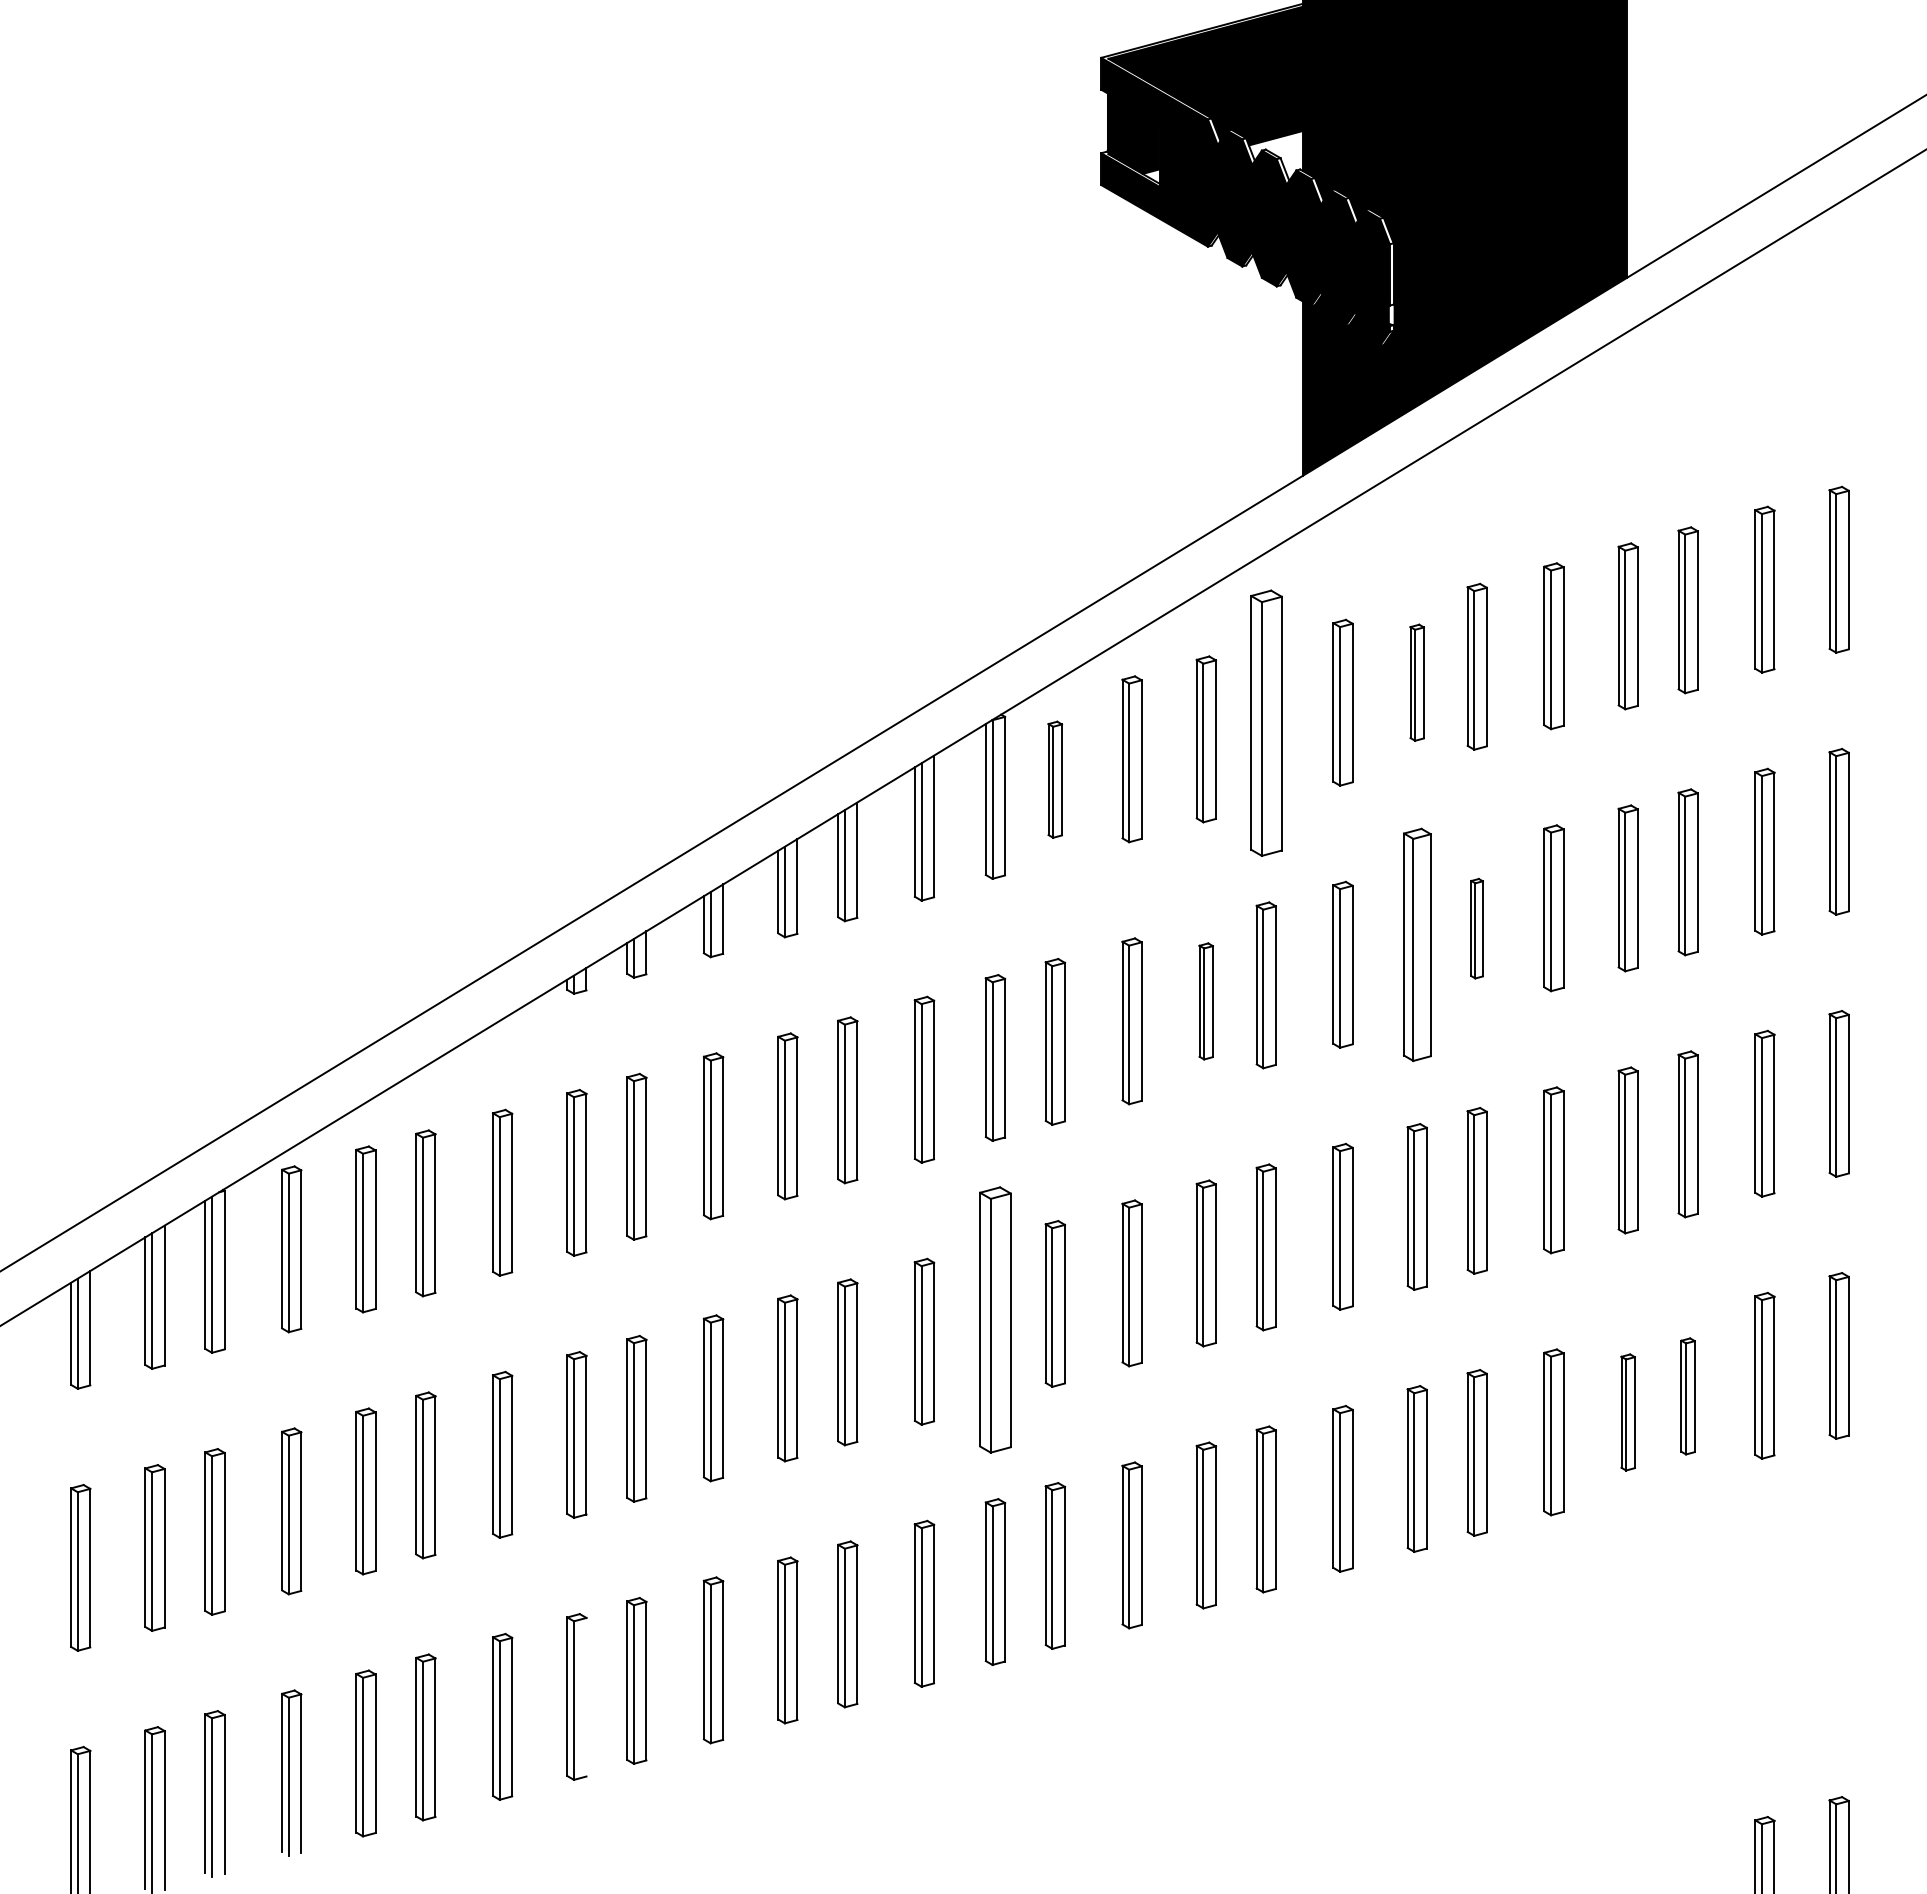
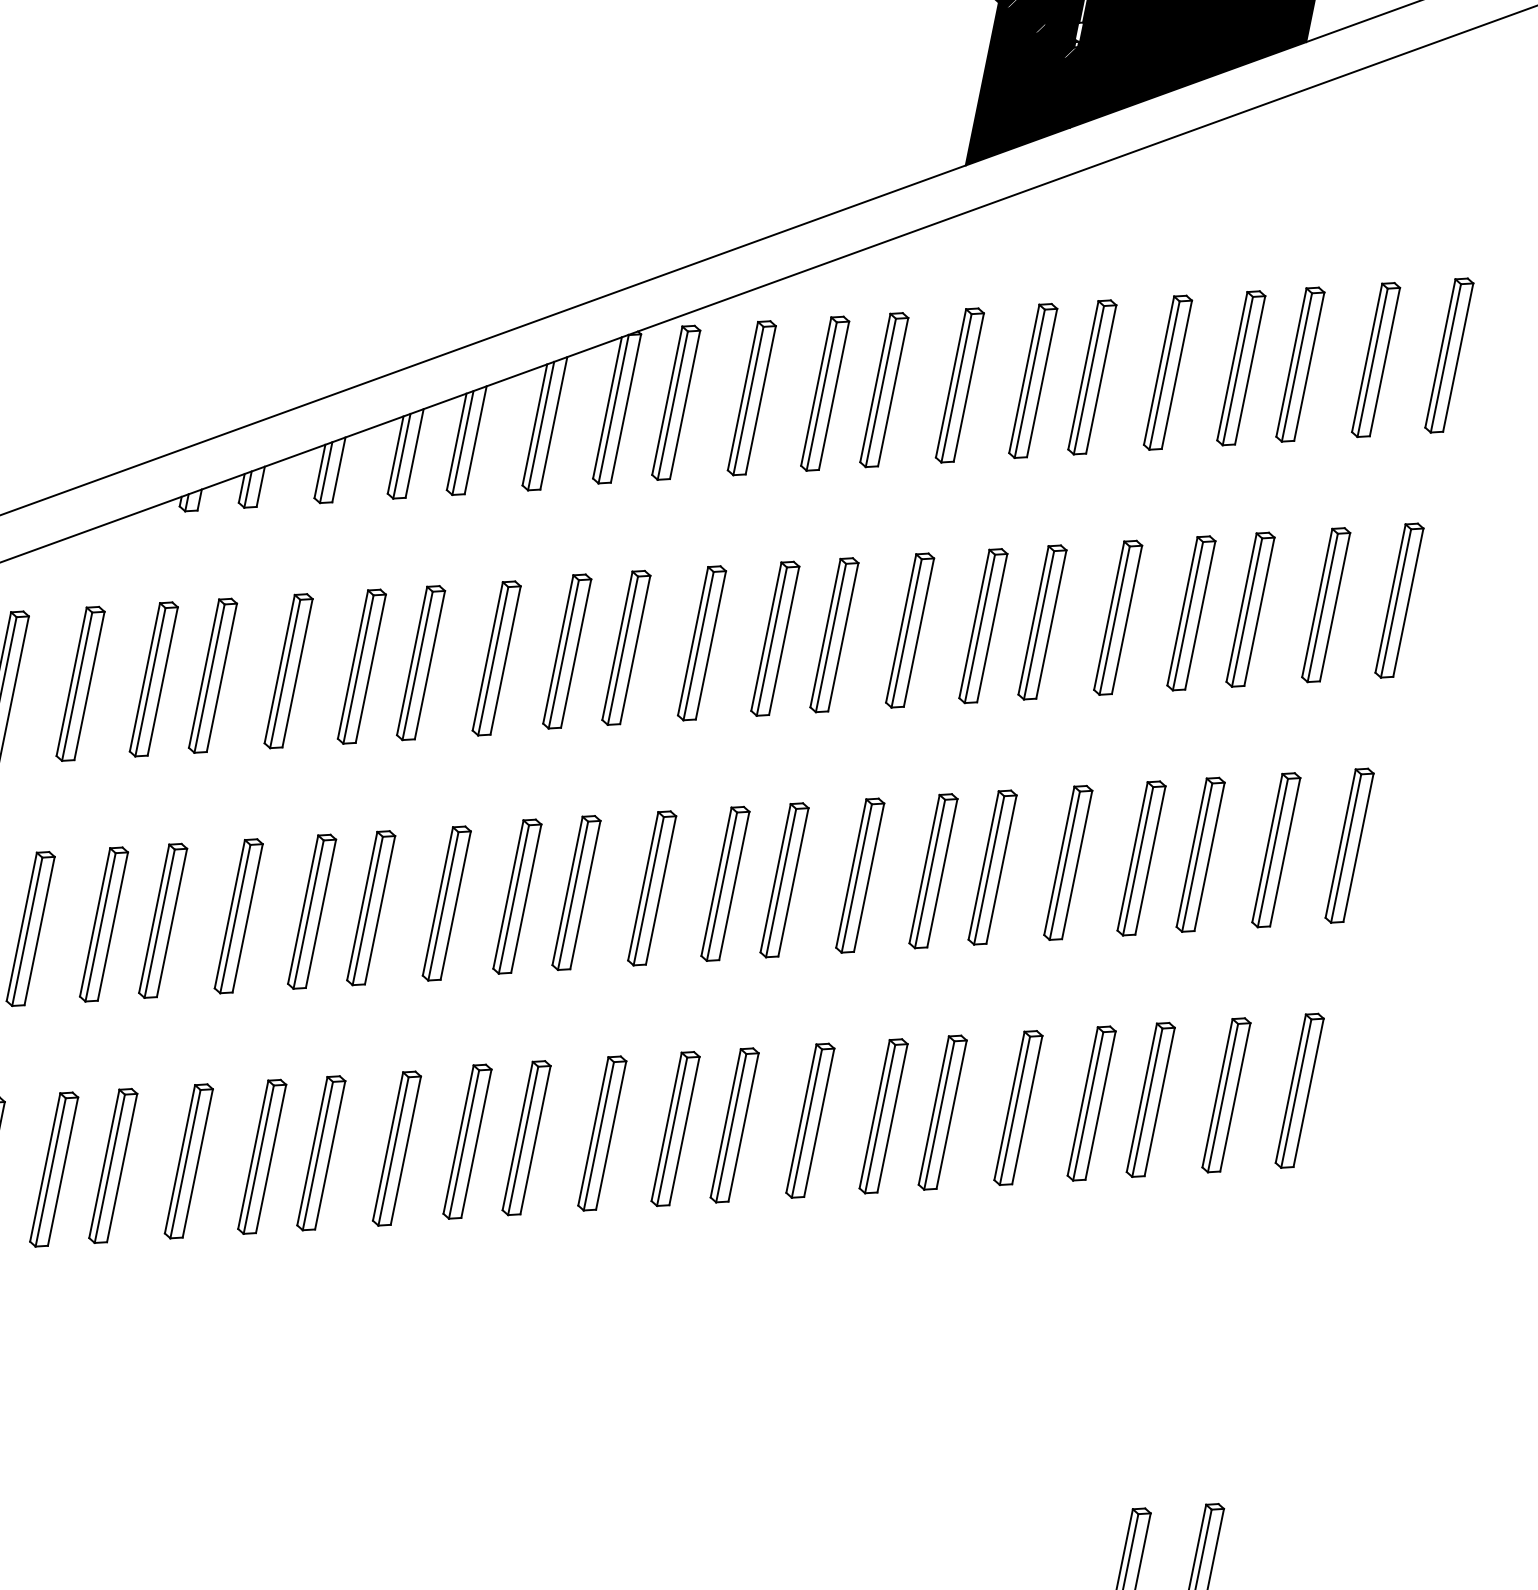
part: (1416, 682) -> (1032, 380), size x1.43
part: (1265, 723) -> (883, 390), size x0.62
part: (1054, 779) -> (675, 402), size x1.43
part: (1476, 928) -> (1041, 621), size x1.67
part: (1416, 944) -> (982, 625), size x0.71
part: (1205, 1001) -> (774, 638), size x1.43
part: (995, 1319) -> (517, 896), size x0.62
part: (1687, 1396) -> (1150, 1099), size x1.43
part: (1627, 1412) -> (1090, 1103), size x1.43
line: (586, 1696) -> (63, 1170), added

